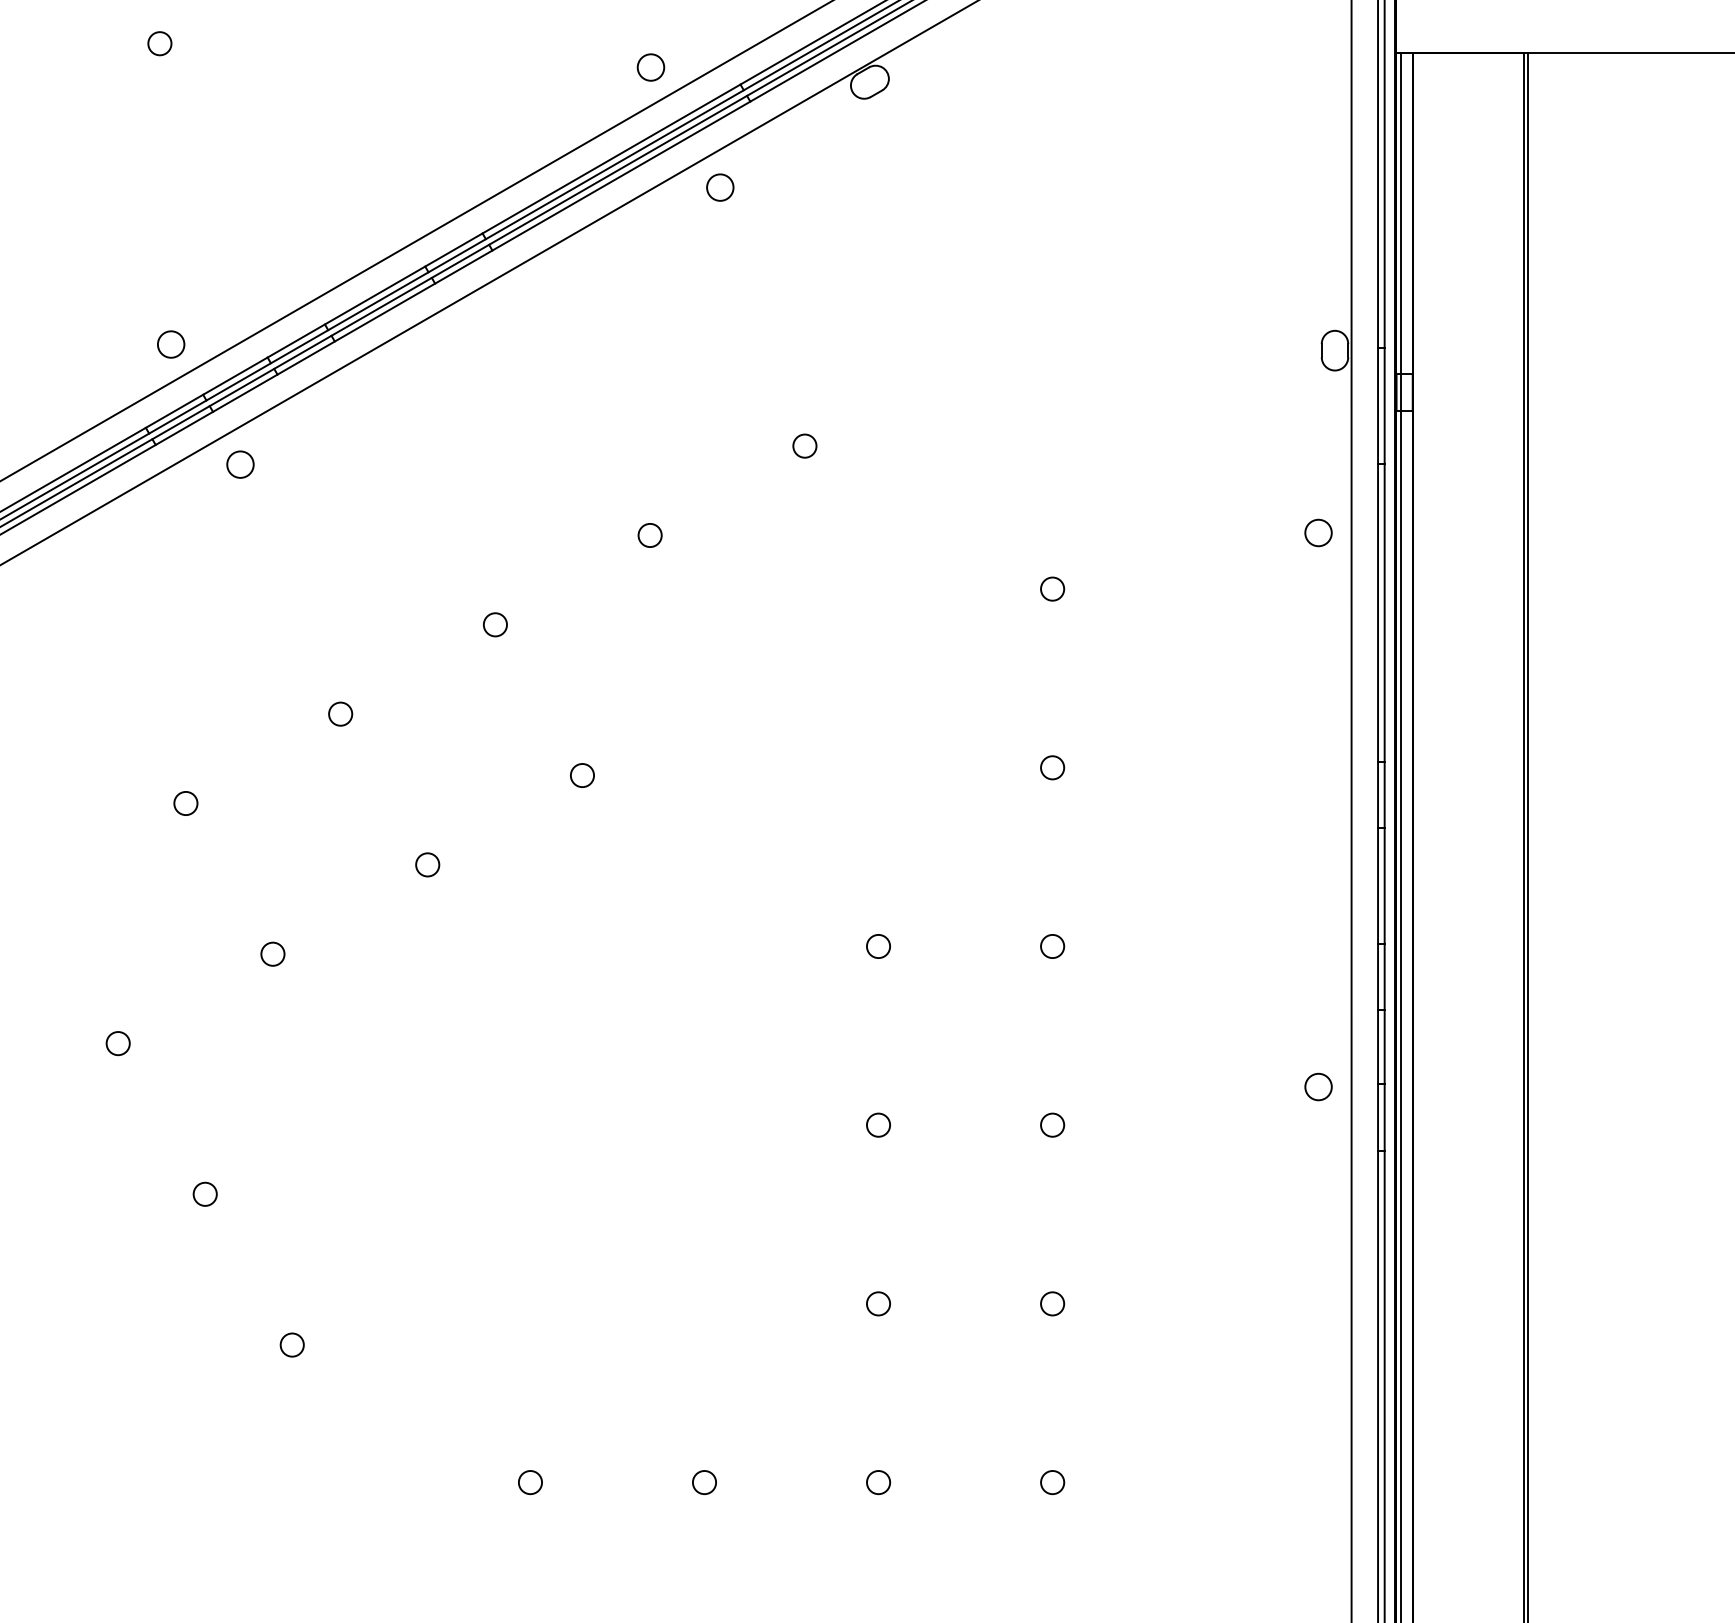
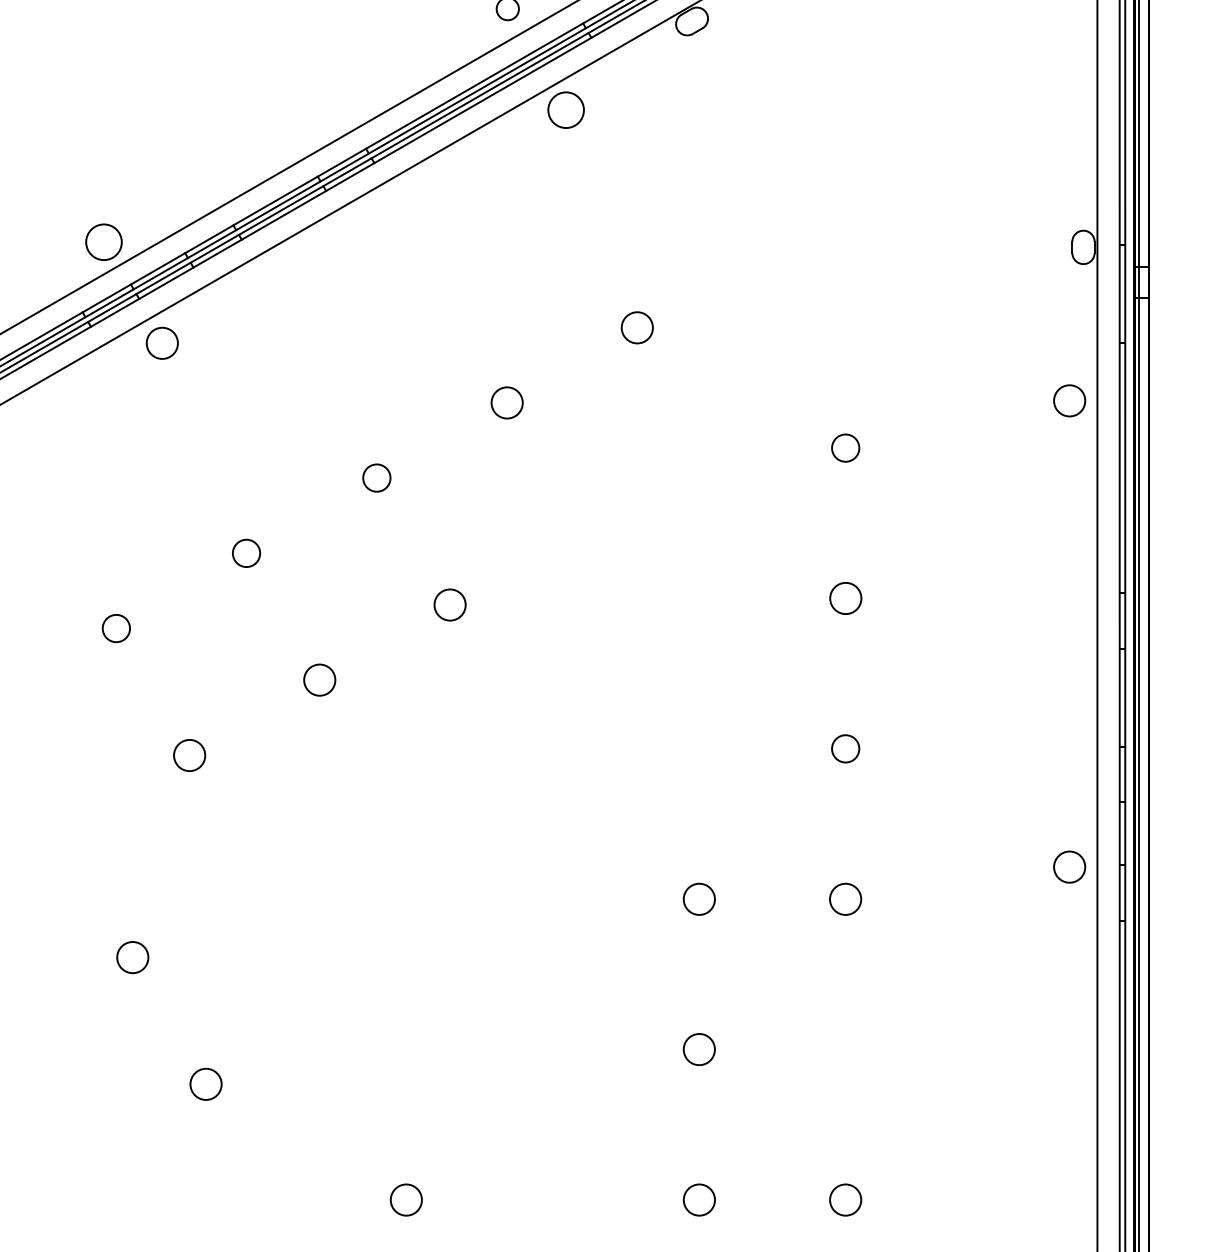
circle: (720, 187) -> (566, 110), size x1.6
circle: (170, 344) -> (103, 242), size x1.6
circle: (804, 445) -> (637, 327), size x1.6
circle: (240, 464) -> (162, 343), size x1.4
circle: (1318, 532) -> (1069, 400), size x1.4
circle: (649, 535) -> (506, 402), size x1.6
circle: (1052, 588) -> (845, 447), size x1.4
circle: (495, 624) -> (376, 477), size x1.4
circle: (340, 713) -> (246, 552), size x1.4
circle: (1052, 767) -> (845, 598), size x1.6
circle: (582, 775) -> (450, 604), size x1.6
circle: (185, 803) -> (116, 628), size x1.4
circle: (427, 864) -> (319, 679), size x1.6
circle: (878, 946) -> (699, 748), removed
circle: (1052, 946) -> (845, 748), size x1.4
circle: (272, 953) -> (189, 754), size x1.6
circle: (117, 1043) -> (58, 830), removed
circle: (1318, 1086) -> (1069, 866), size x1.4
circle: (878, 1124) -> (699, 898), size x1.6
circle: (1052, 1124) -> (845, 898), size x1.6
circle: (204, 1193) -> (132, 956), size x1.6
circle: (878, 1303) -> (699, 1049), size x1.6
circle: (1052, 1303) -> (845, 1049), removed
circle: (291, 1344) -> (205, 1083), size x1.6
circle: (530, 1482) -> (406, 1199), size x1.6
circle: (704, 1482) -> (552, 1199), removed
circle: (878, 1482) -> (699, 1199), size x1.6
circle: (1052, 1482) -> (845, 1199), size x1.6

